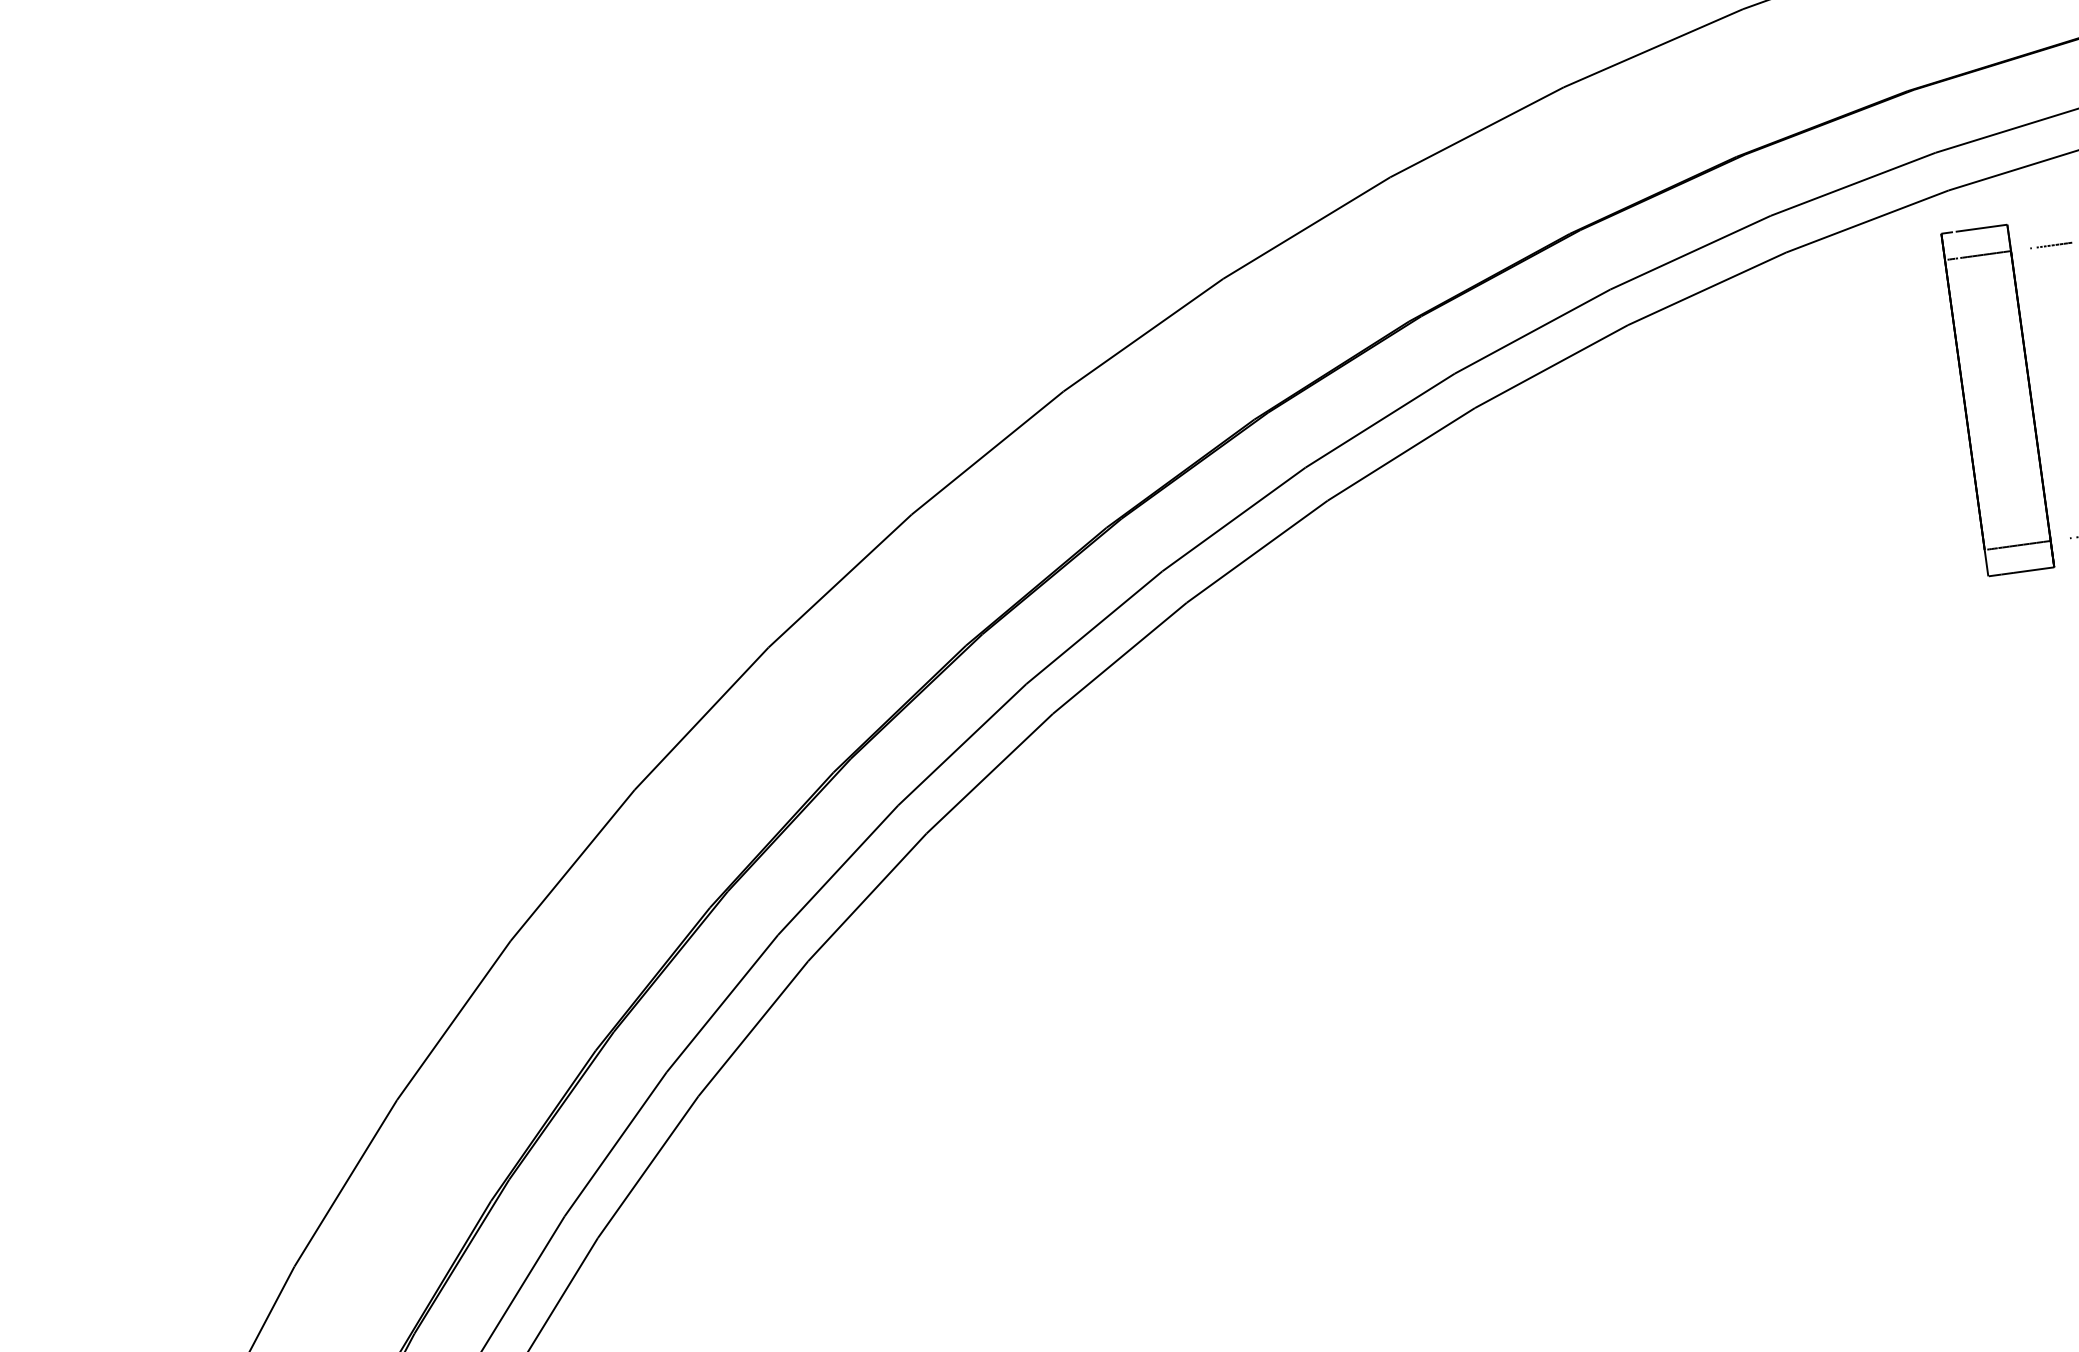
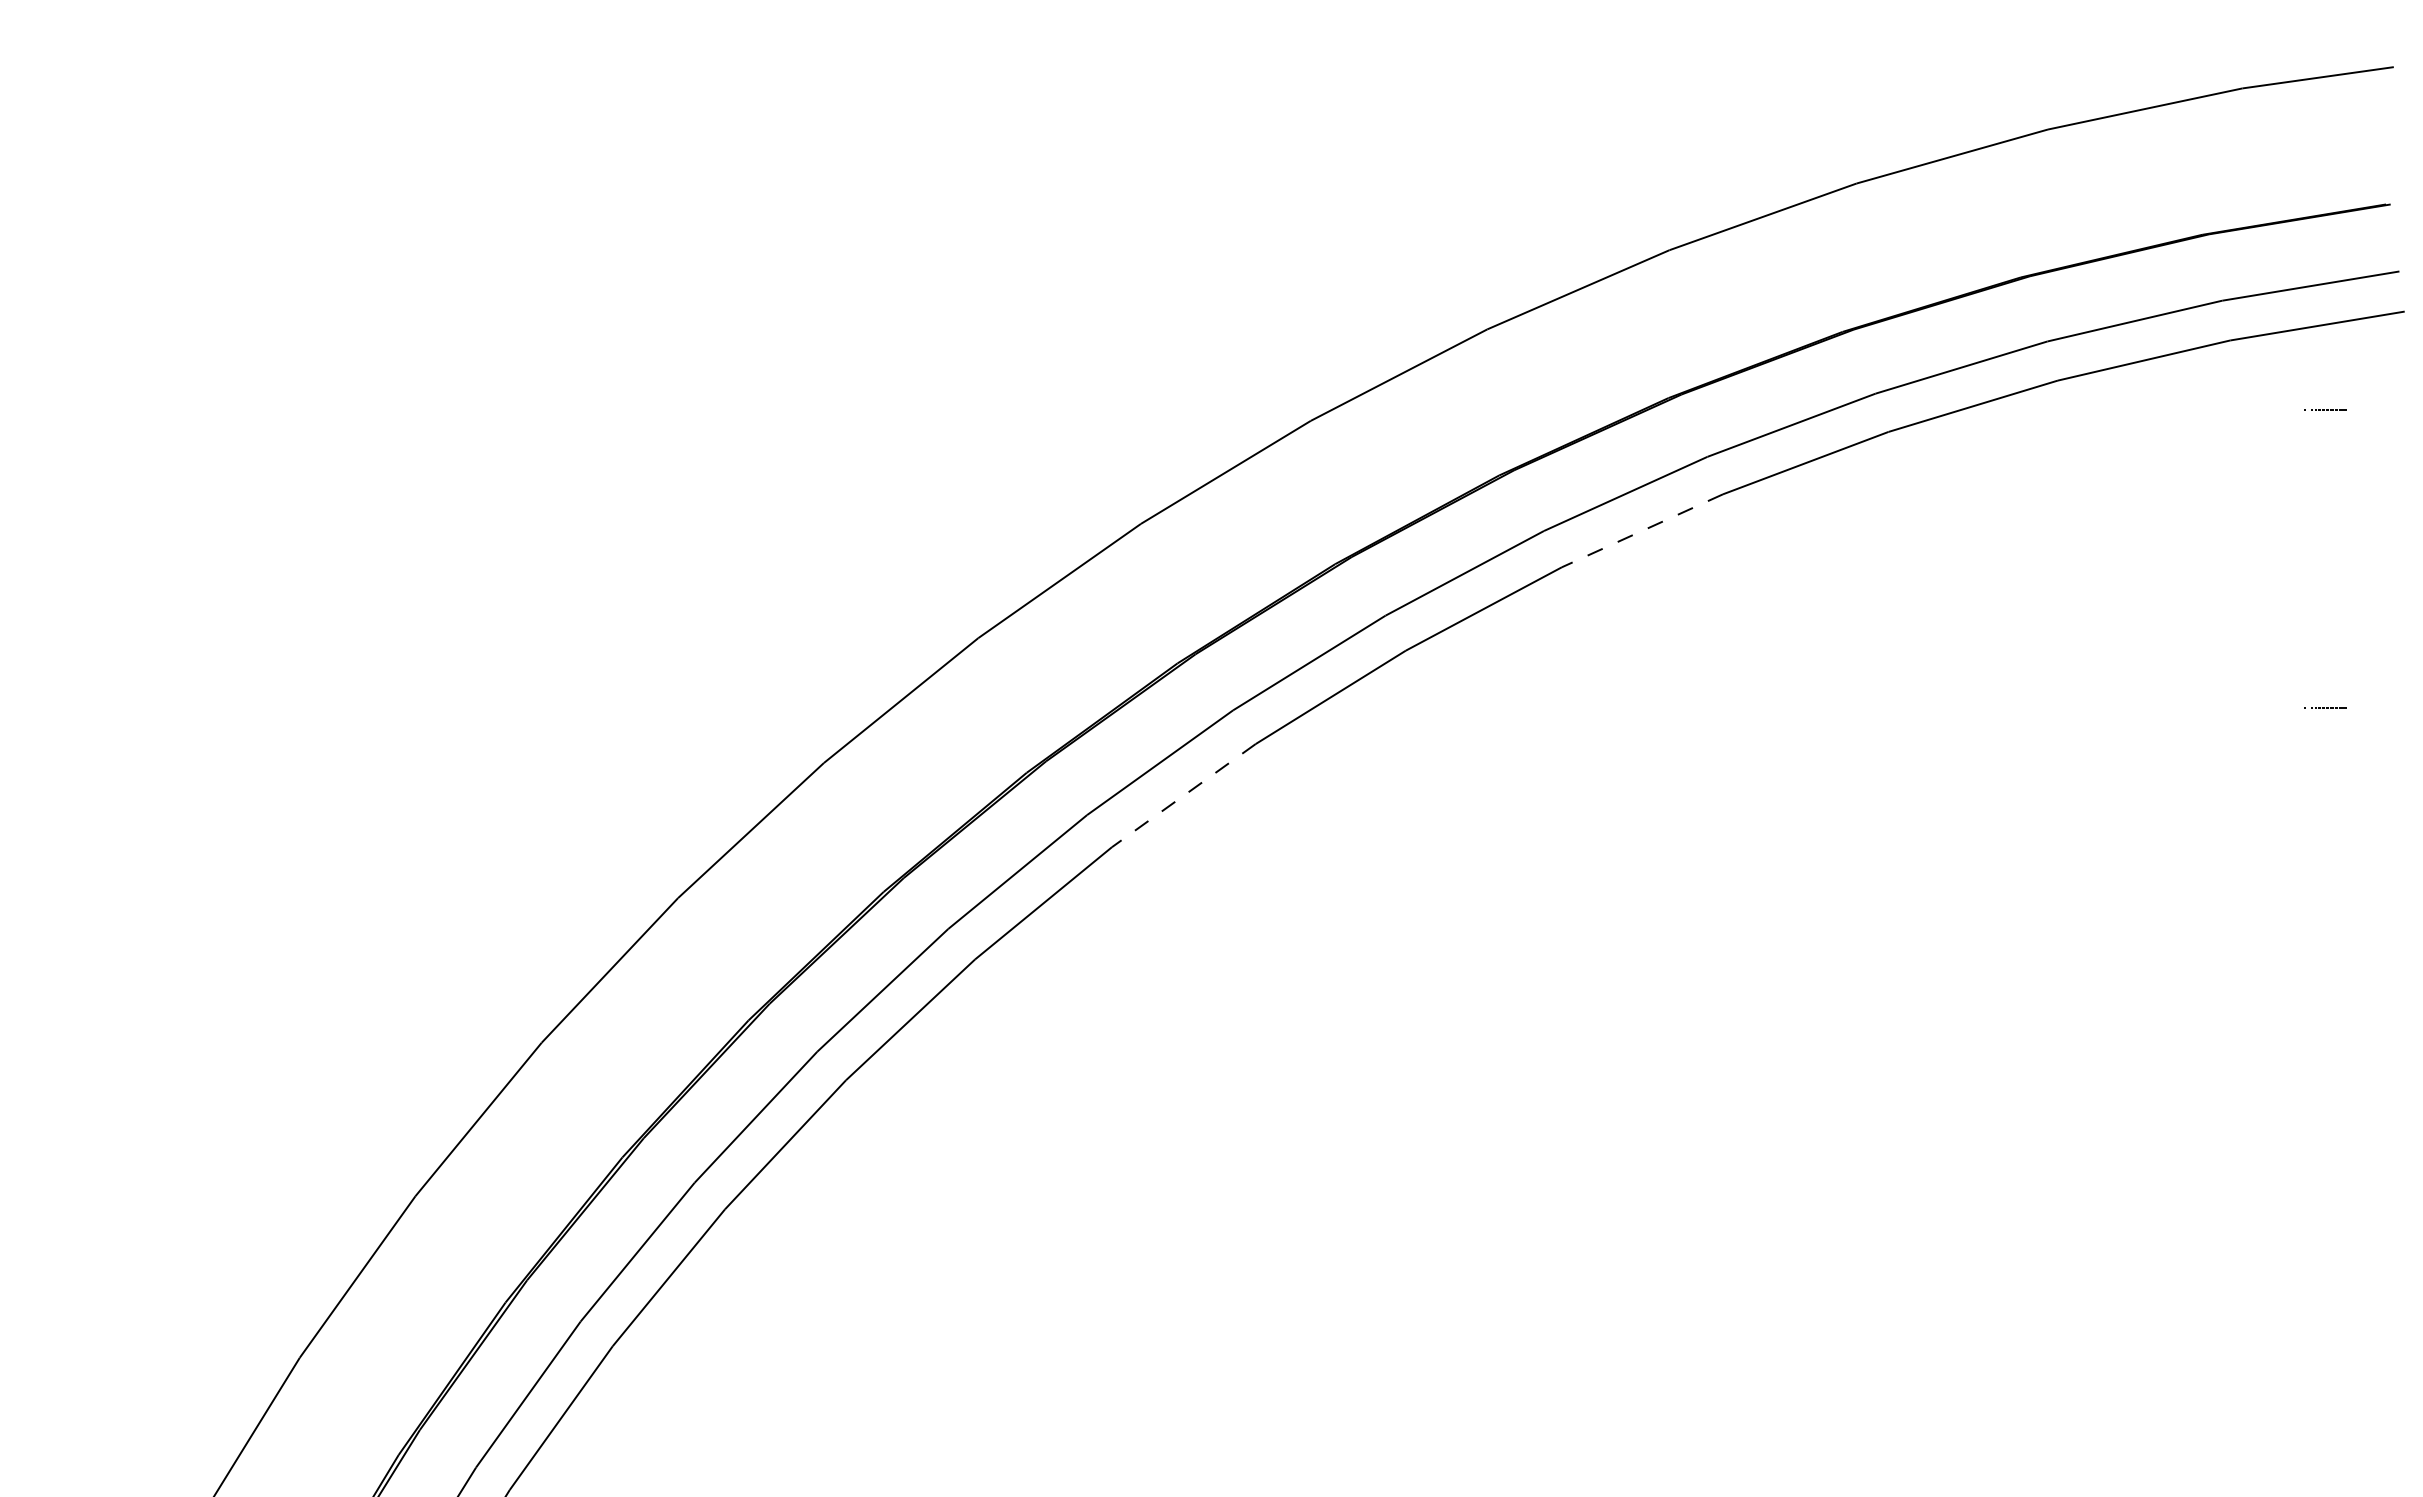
part: (1965, 404) -> (2217, 558), removed
line: (1400, 455) -> (1641, 531), solid -> dashed
line: (989, 773) -> (1183, 795), solid -> dashed

